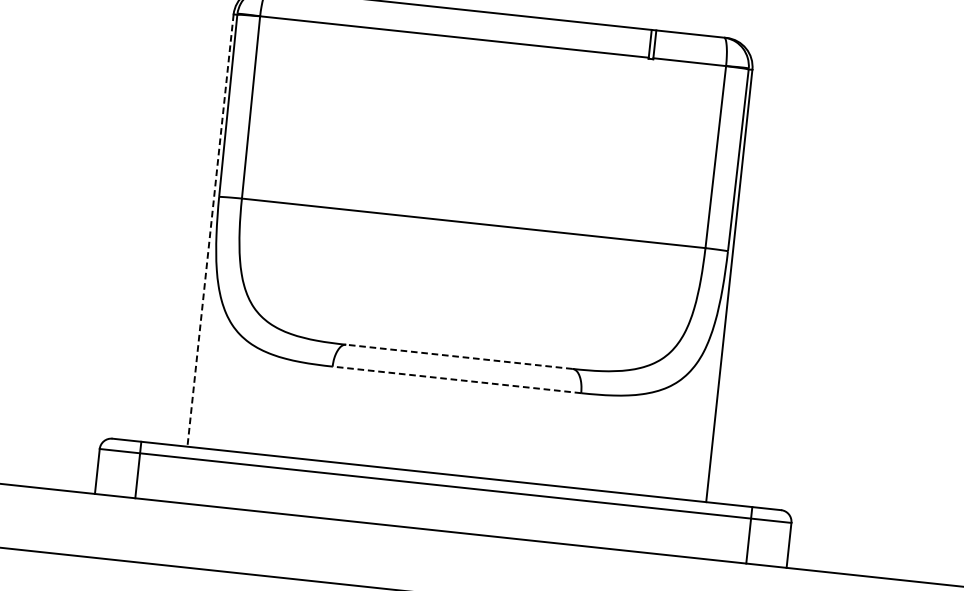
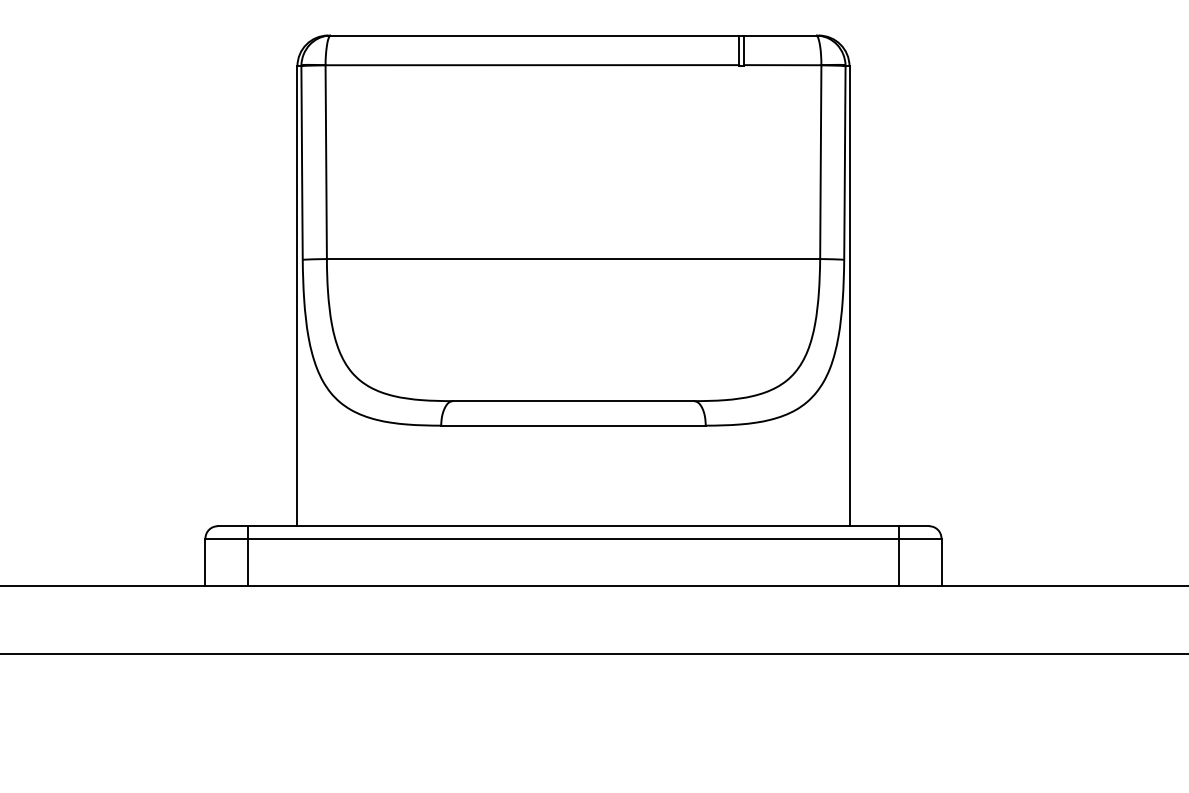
line: (210, 230) -> (297, 296), dashed -> solid
line: (458, 357) -> (572, 401), dashed -> solid
line: (456, 379) -> (572, 425), dashed -> solid

